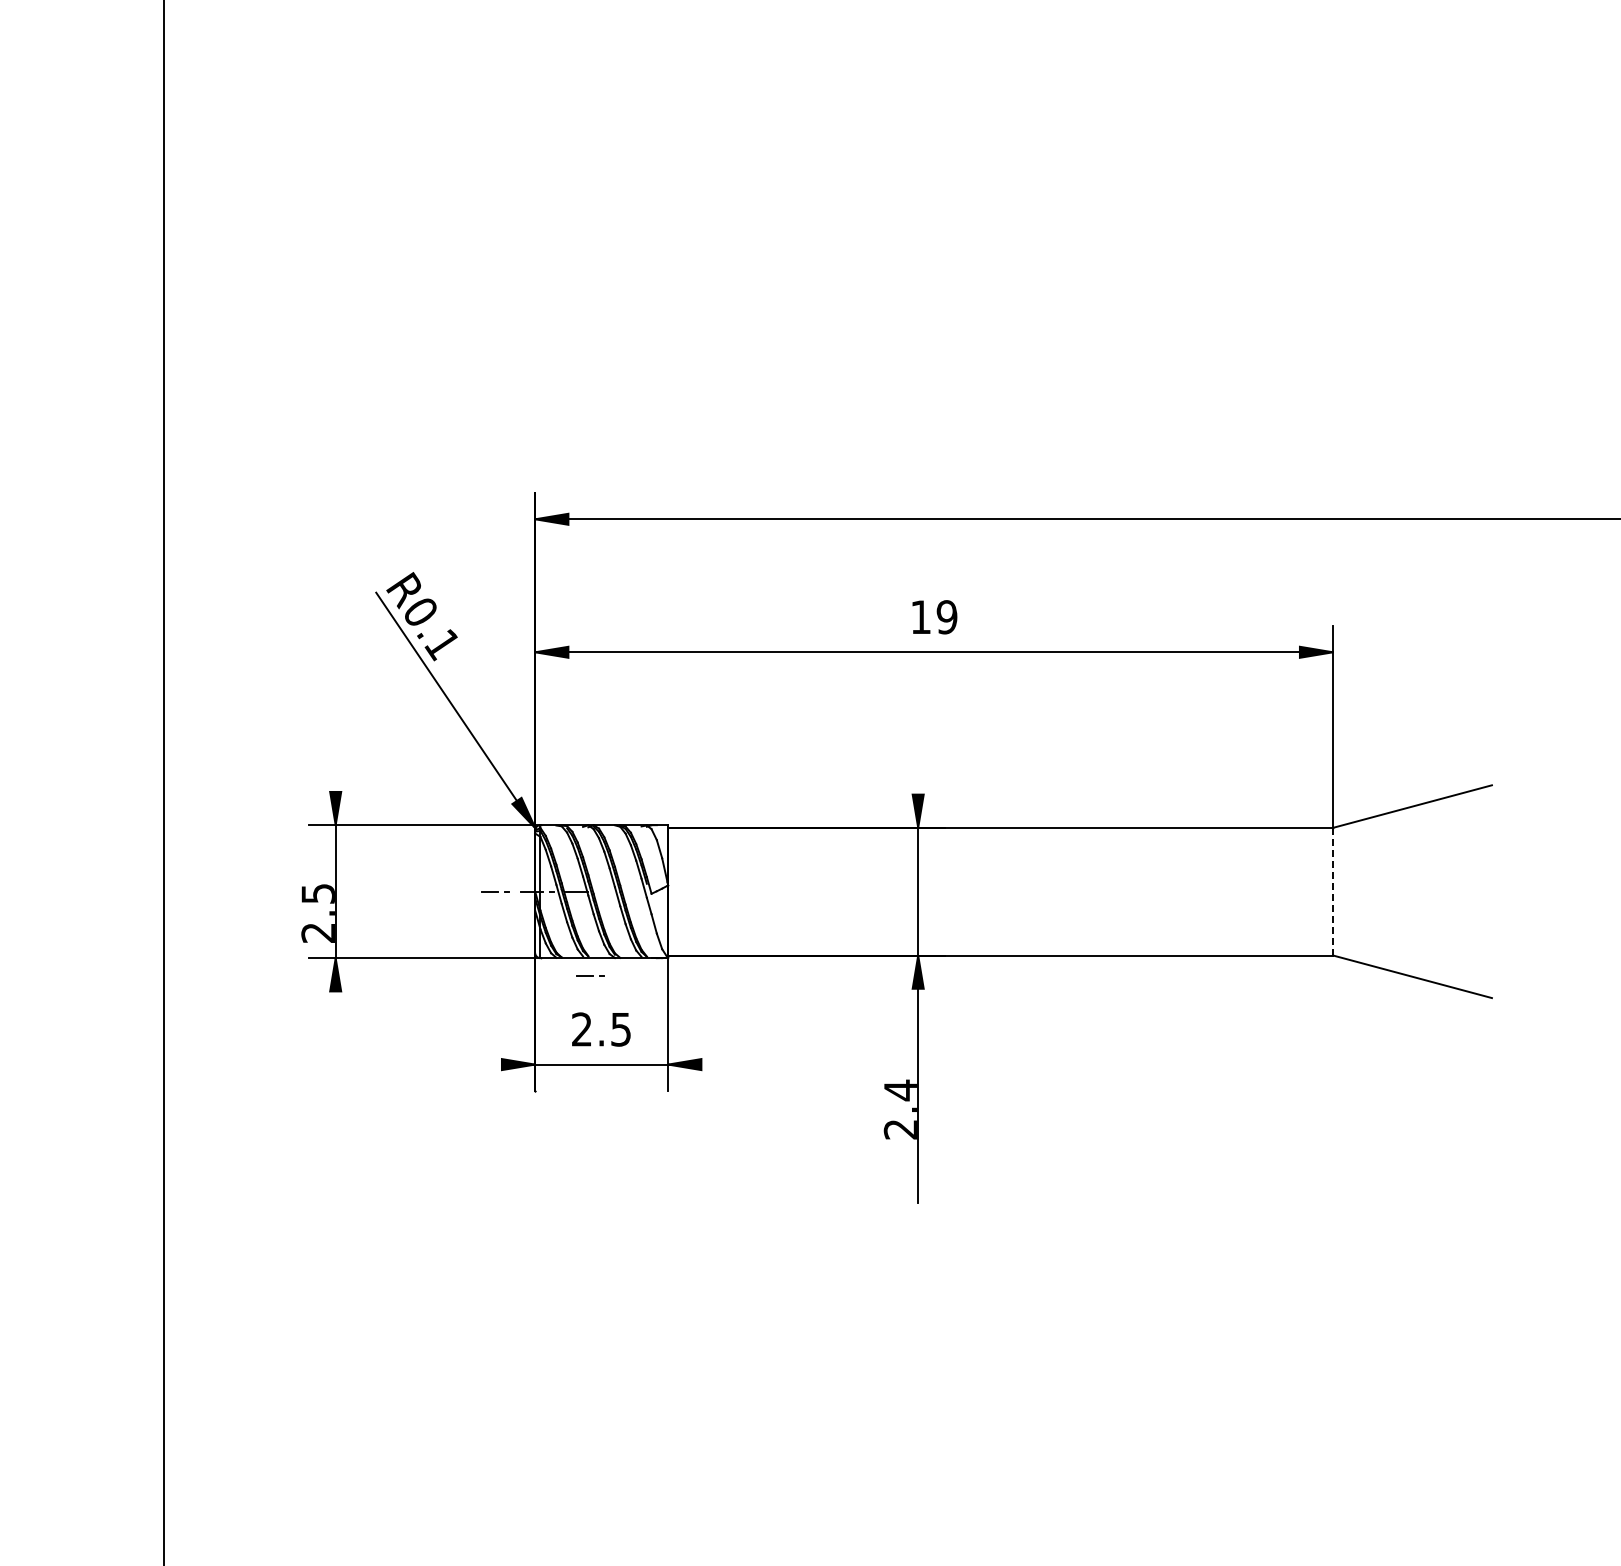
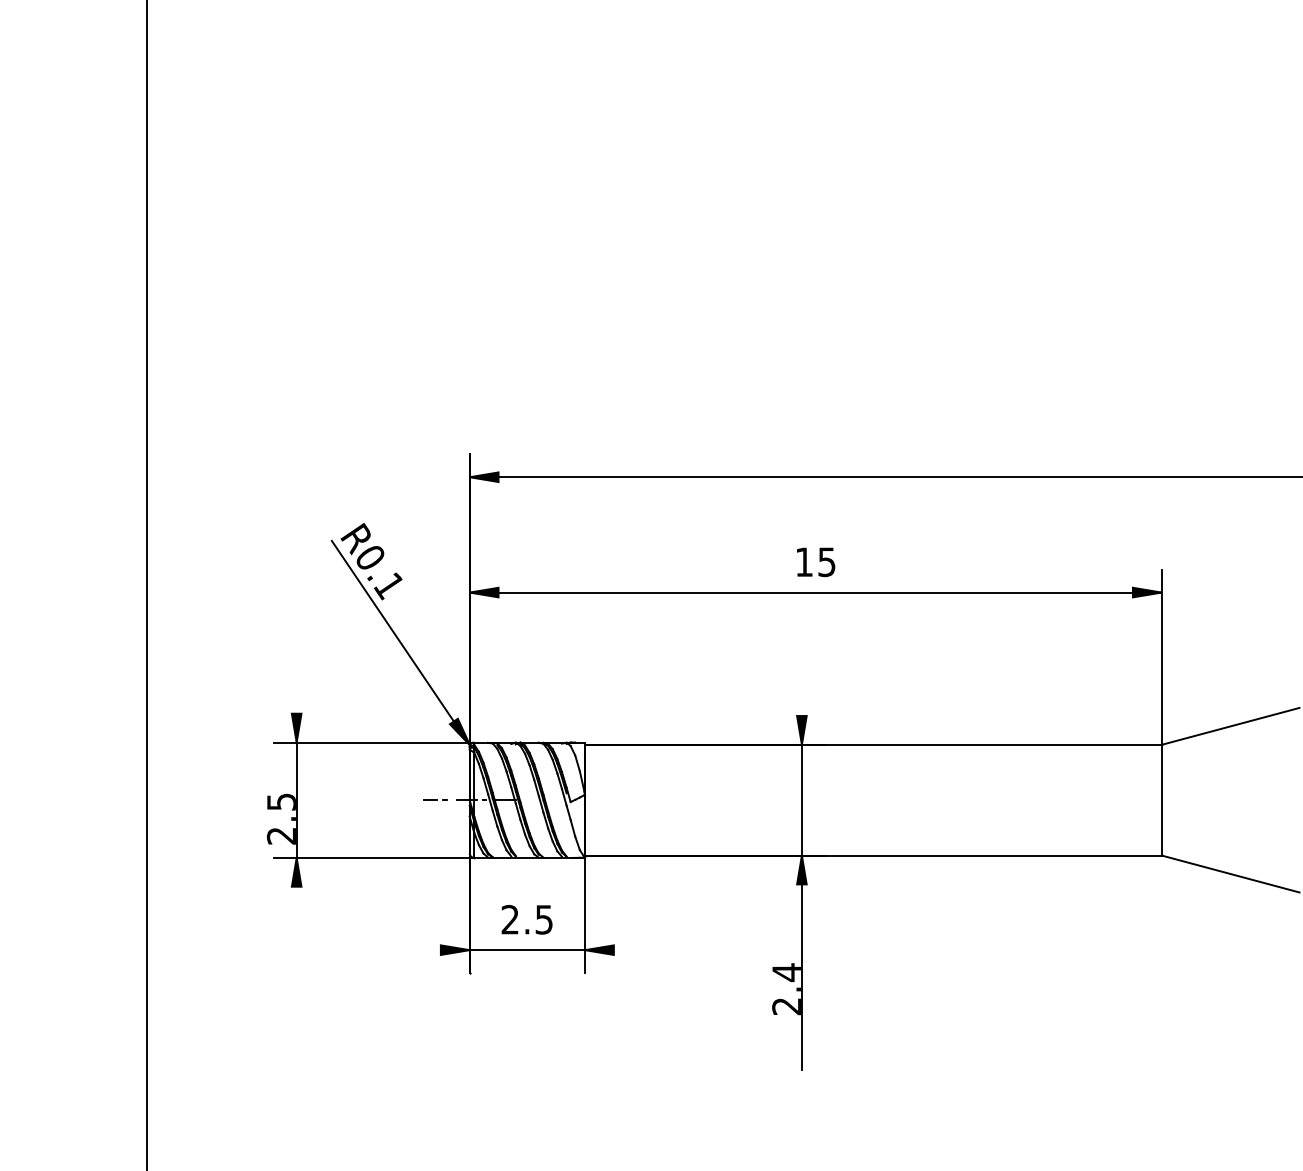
text: (946, 617) -> (826, 562), 19 -> 15
line: (1333, 891) -> (1162, 800), dashed -> solid
line: (590, 975) -> (517, 872), removed

